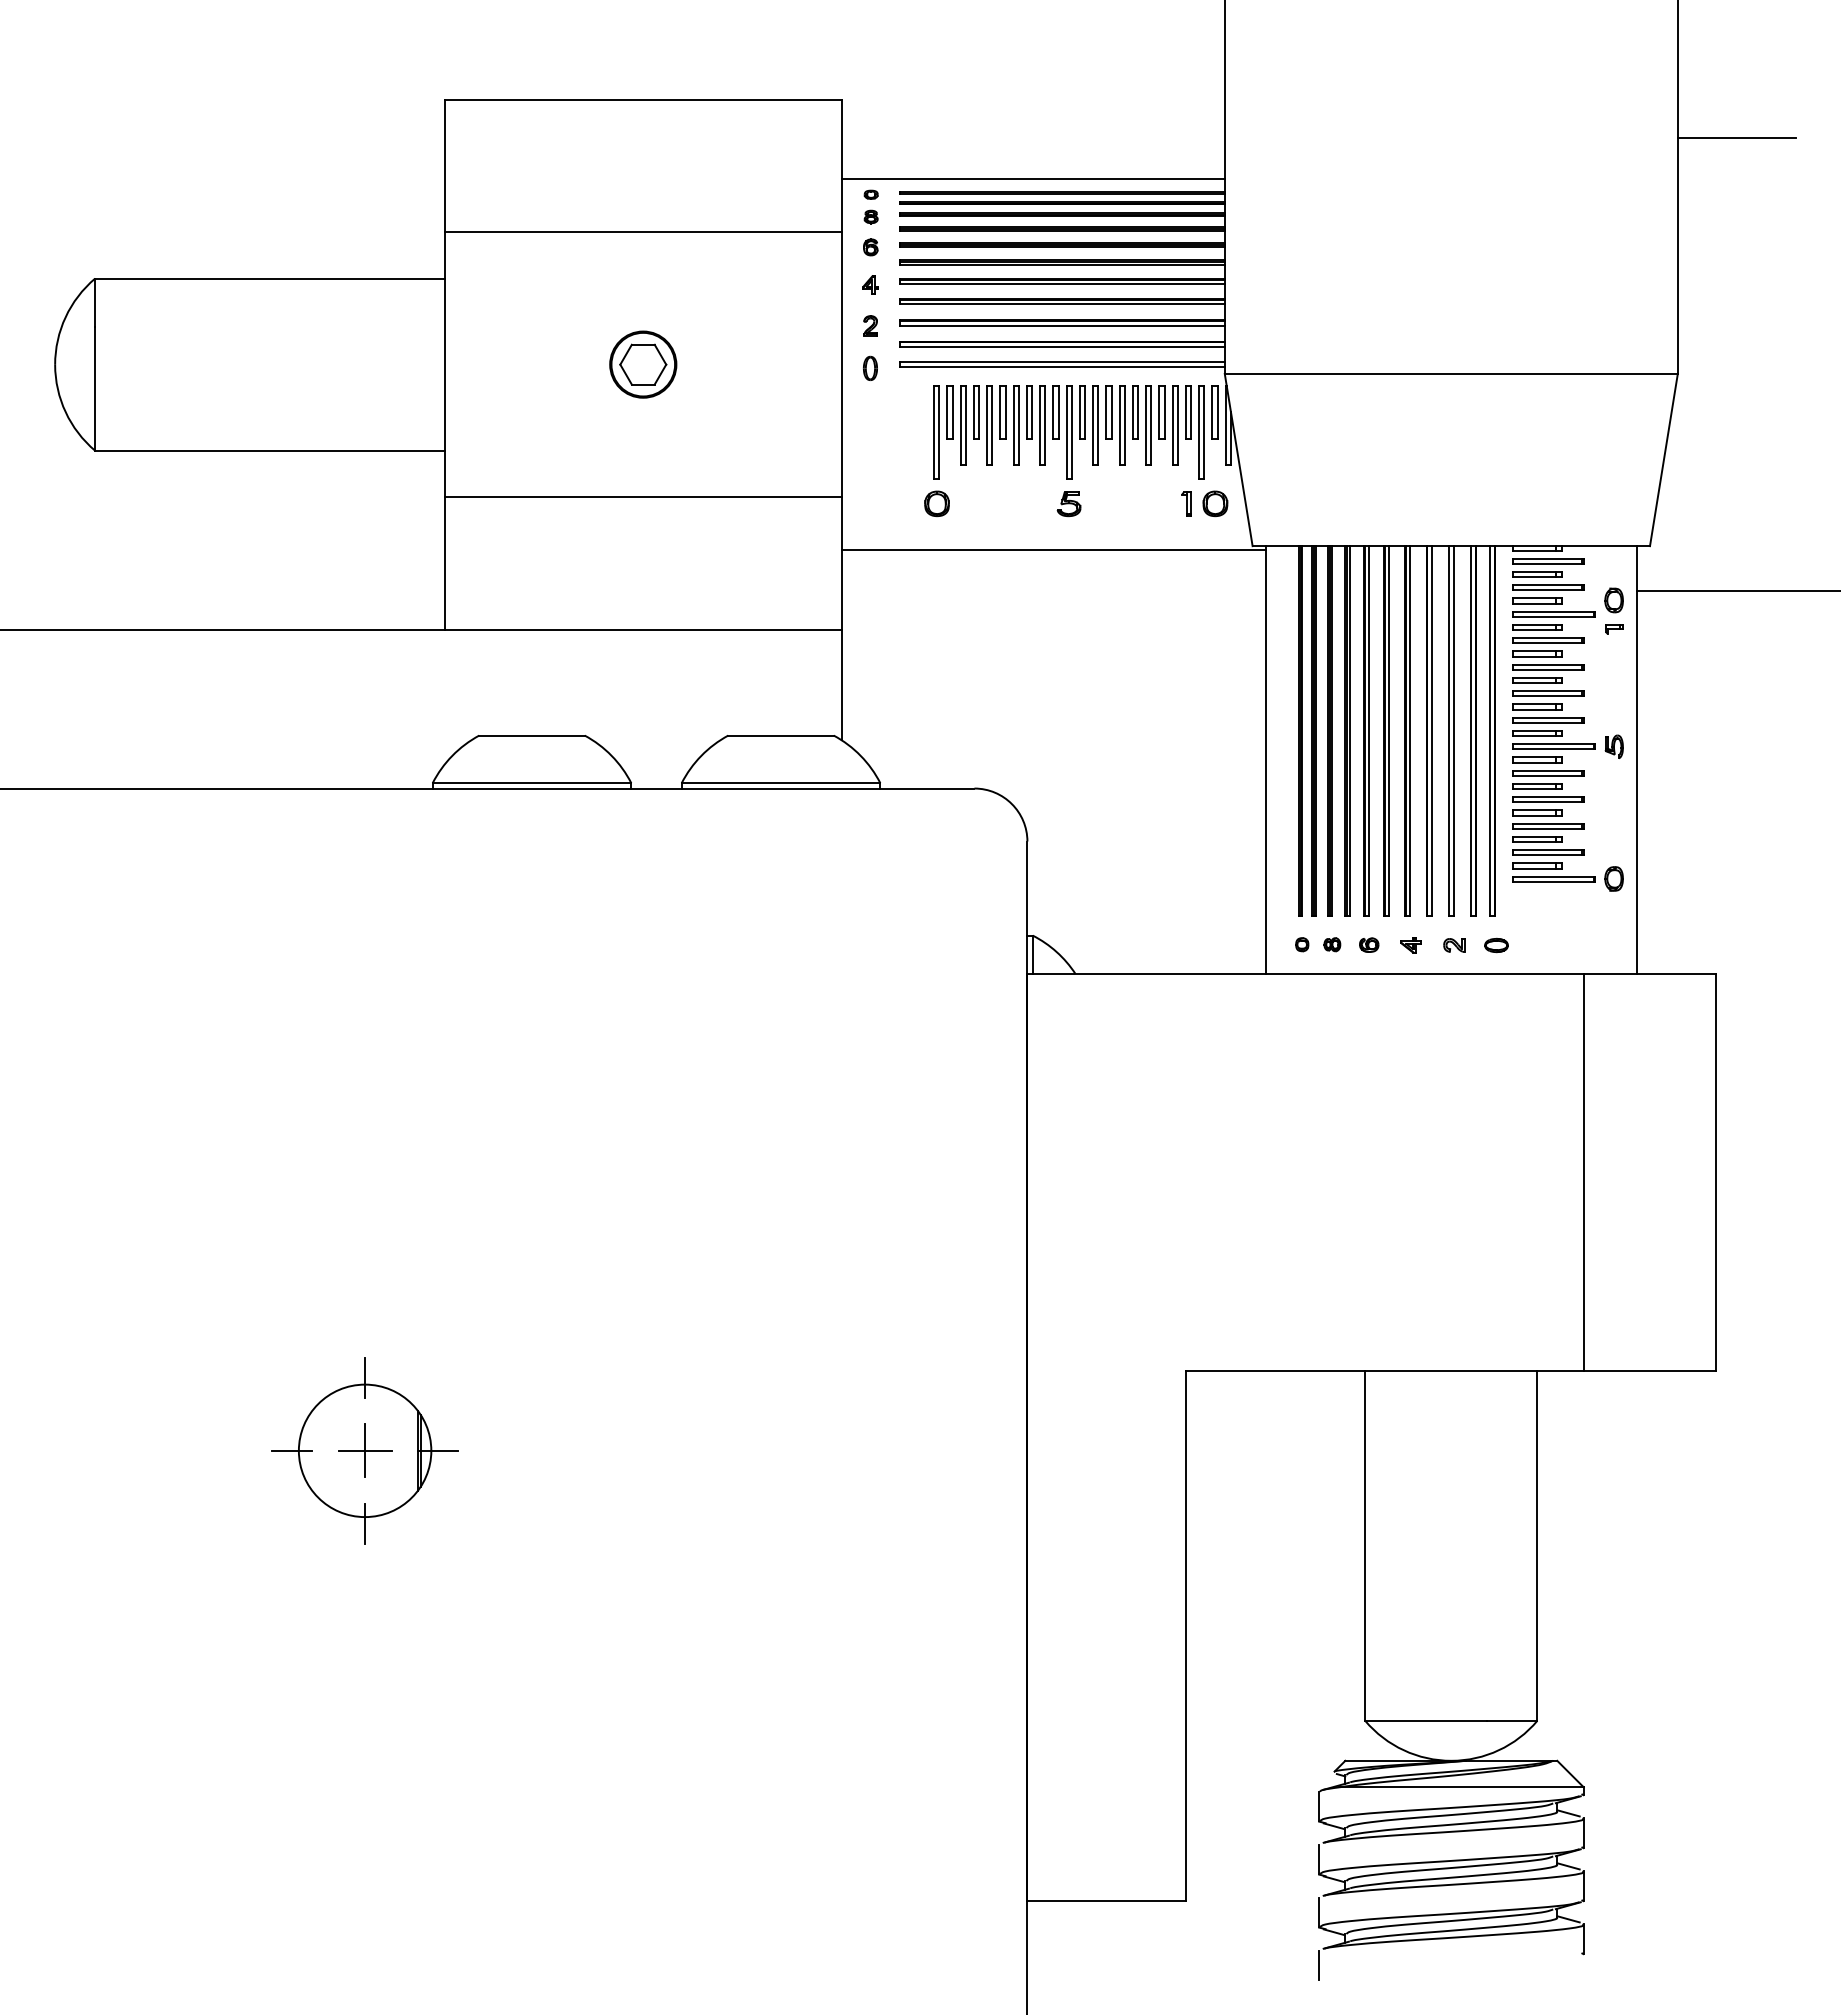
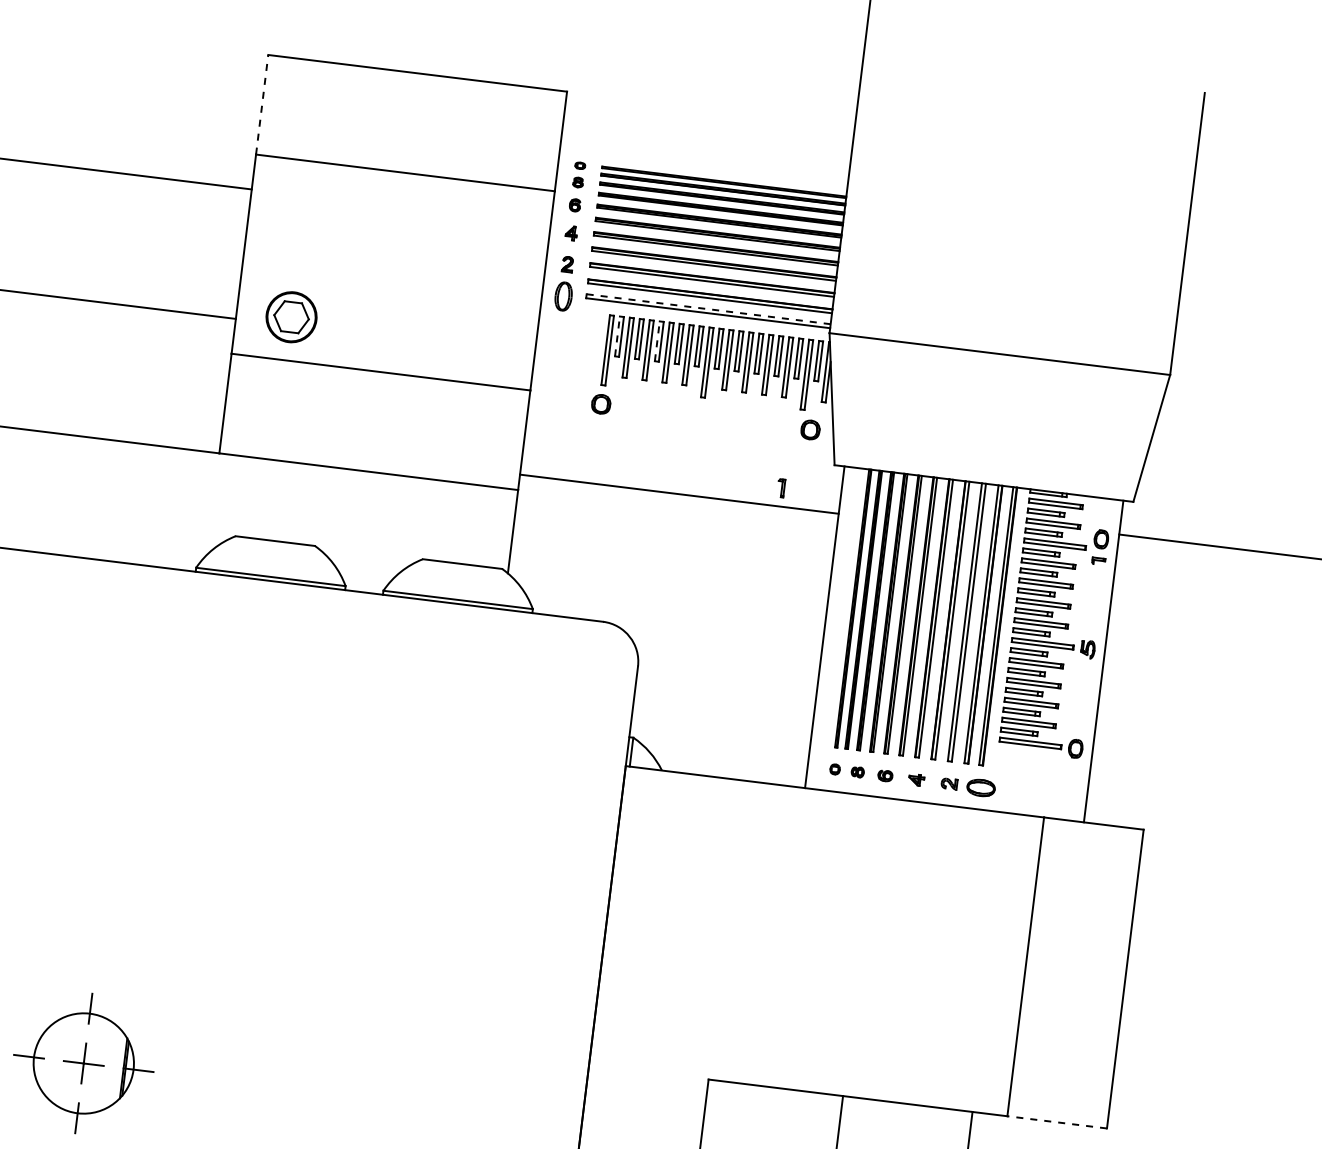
line: (1736, 138) -> (1236, 203), removed
line: (444, 165) -> (262, 104), solid -> dashed
line: (1032, 179) -> (702, 169), removed
line: (1063, 362) -> (709, 309), solid -> dashed
part: (643, 364) -> (291, 317), moved
part: (870, 367) -> (563, 295), size x1.6
line: (947, 411) -> (617, 335), solid -> dashed
line: (1000, 411) -> (657, 340), solid -> dashed
part: (1186, 503) -> (781, 487), moved
part: (1068, 504) -> (700, 416), removed
line: (1053, 550) -> (679, 494), moved
part: (1496, 945) -> (981, 787), size x1.6
line: (1649, 1371) -> (1056, 1122), solid -> dashed

